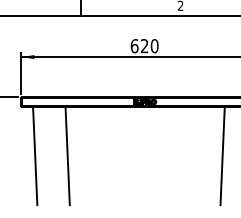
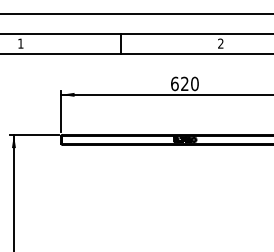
line: (35, 155) -> (75, 193), removed
line: (67, 155) -> (107, 193), removed
line: (222, 155) -> (262, 193), removed

